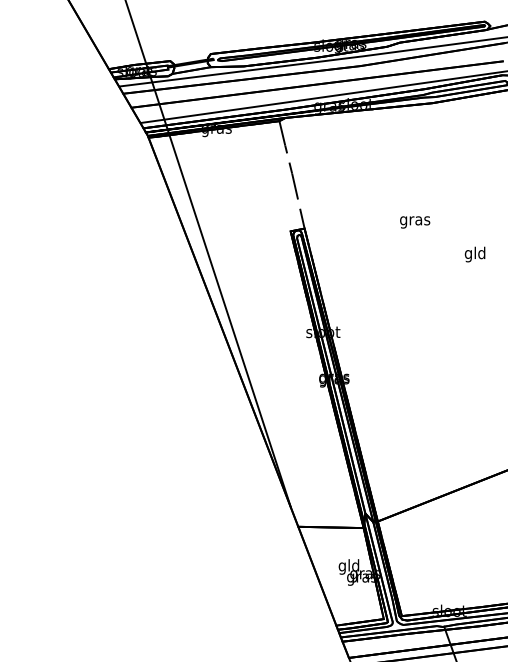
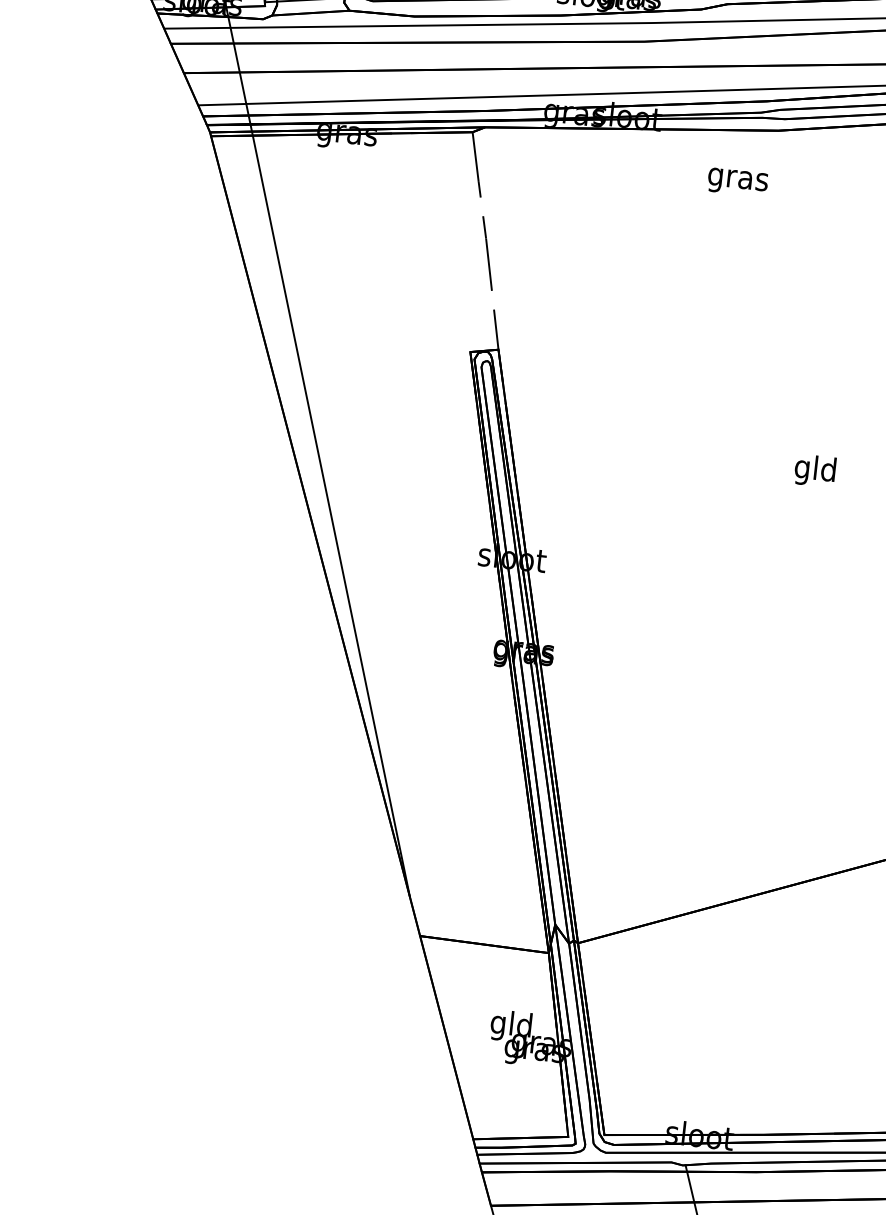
text: (415, 222) -> (738, 182), moved
text: (474, 254) -> (814, 470), moved

